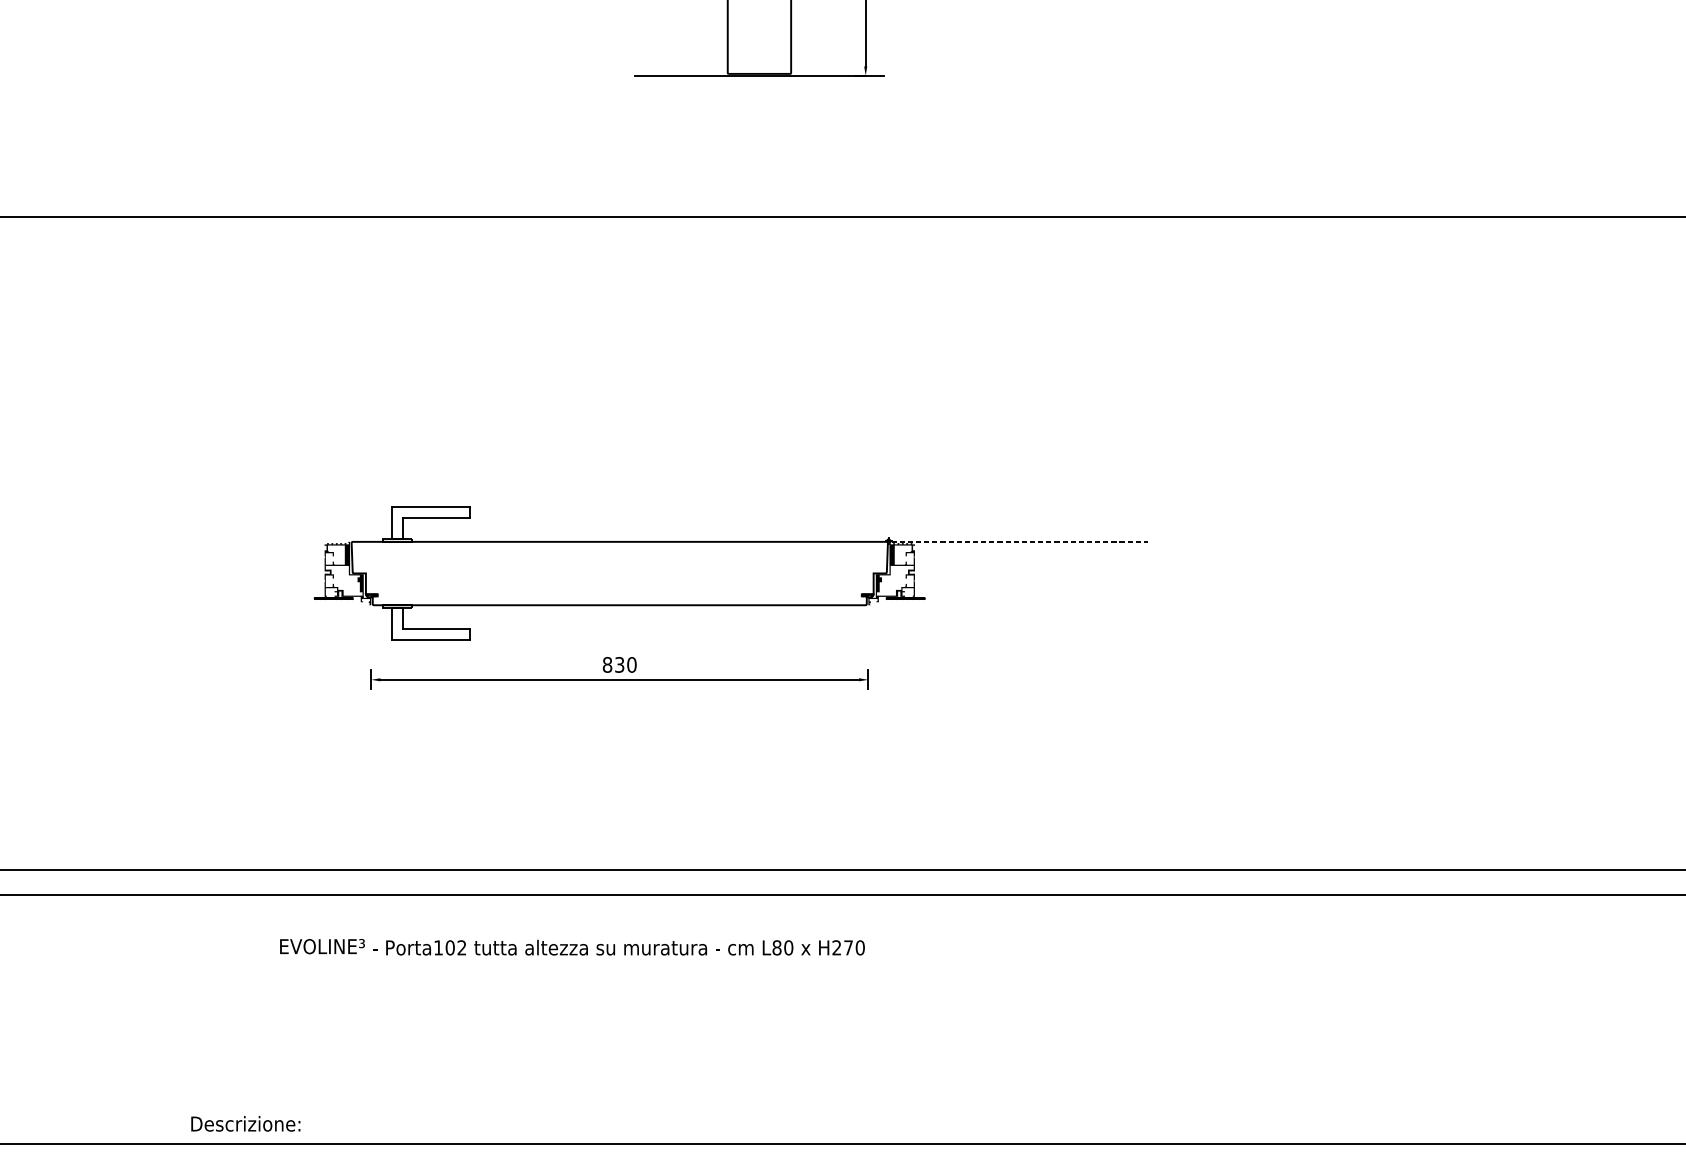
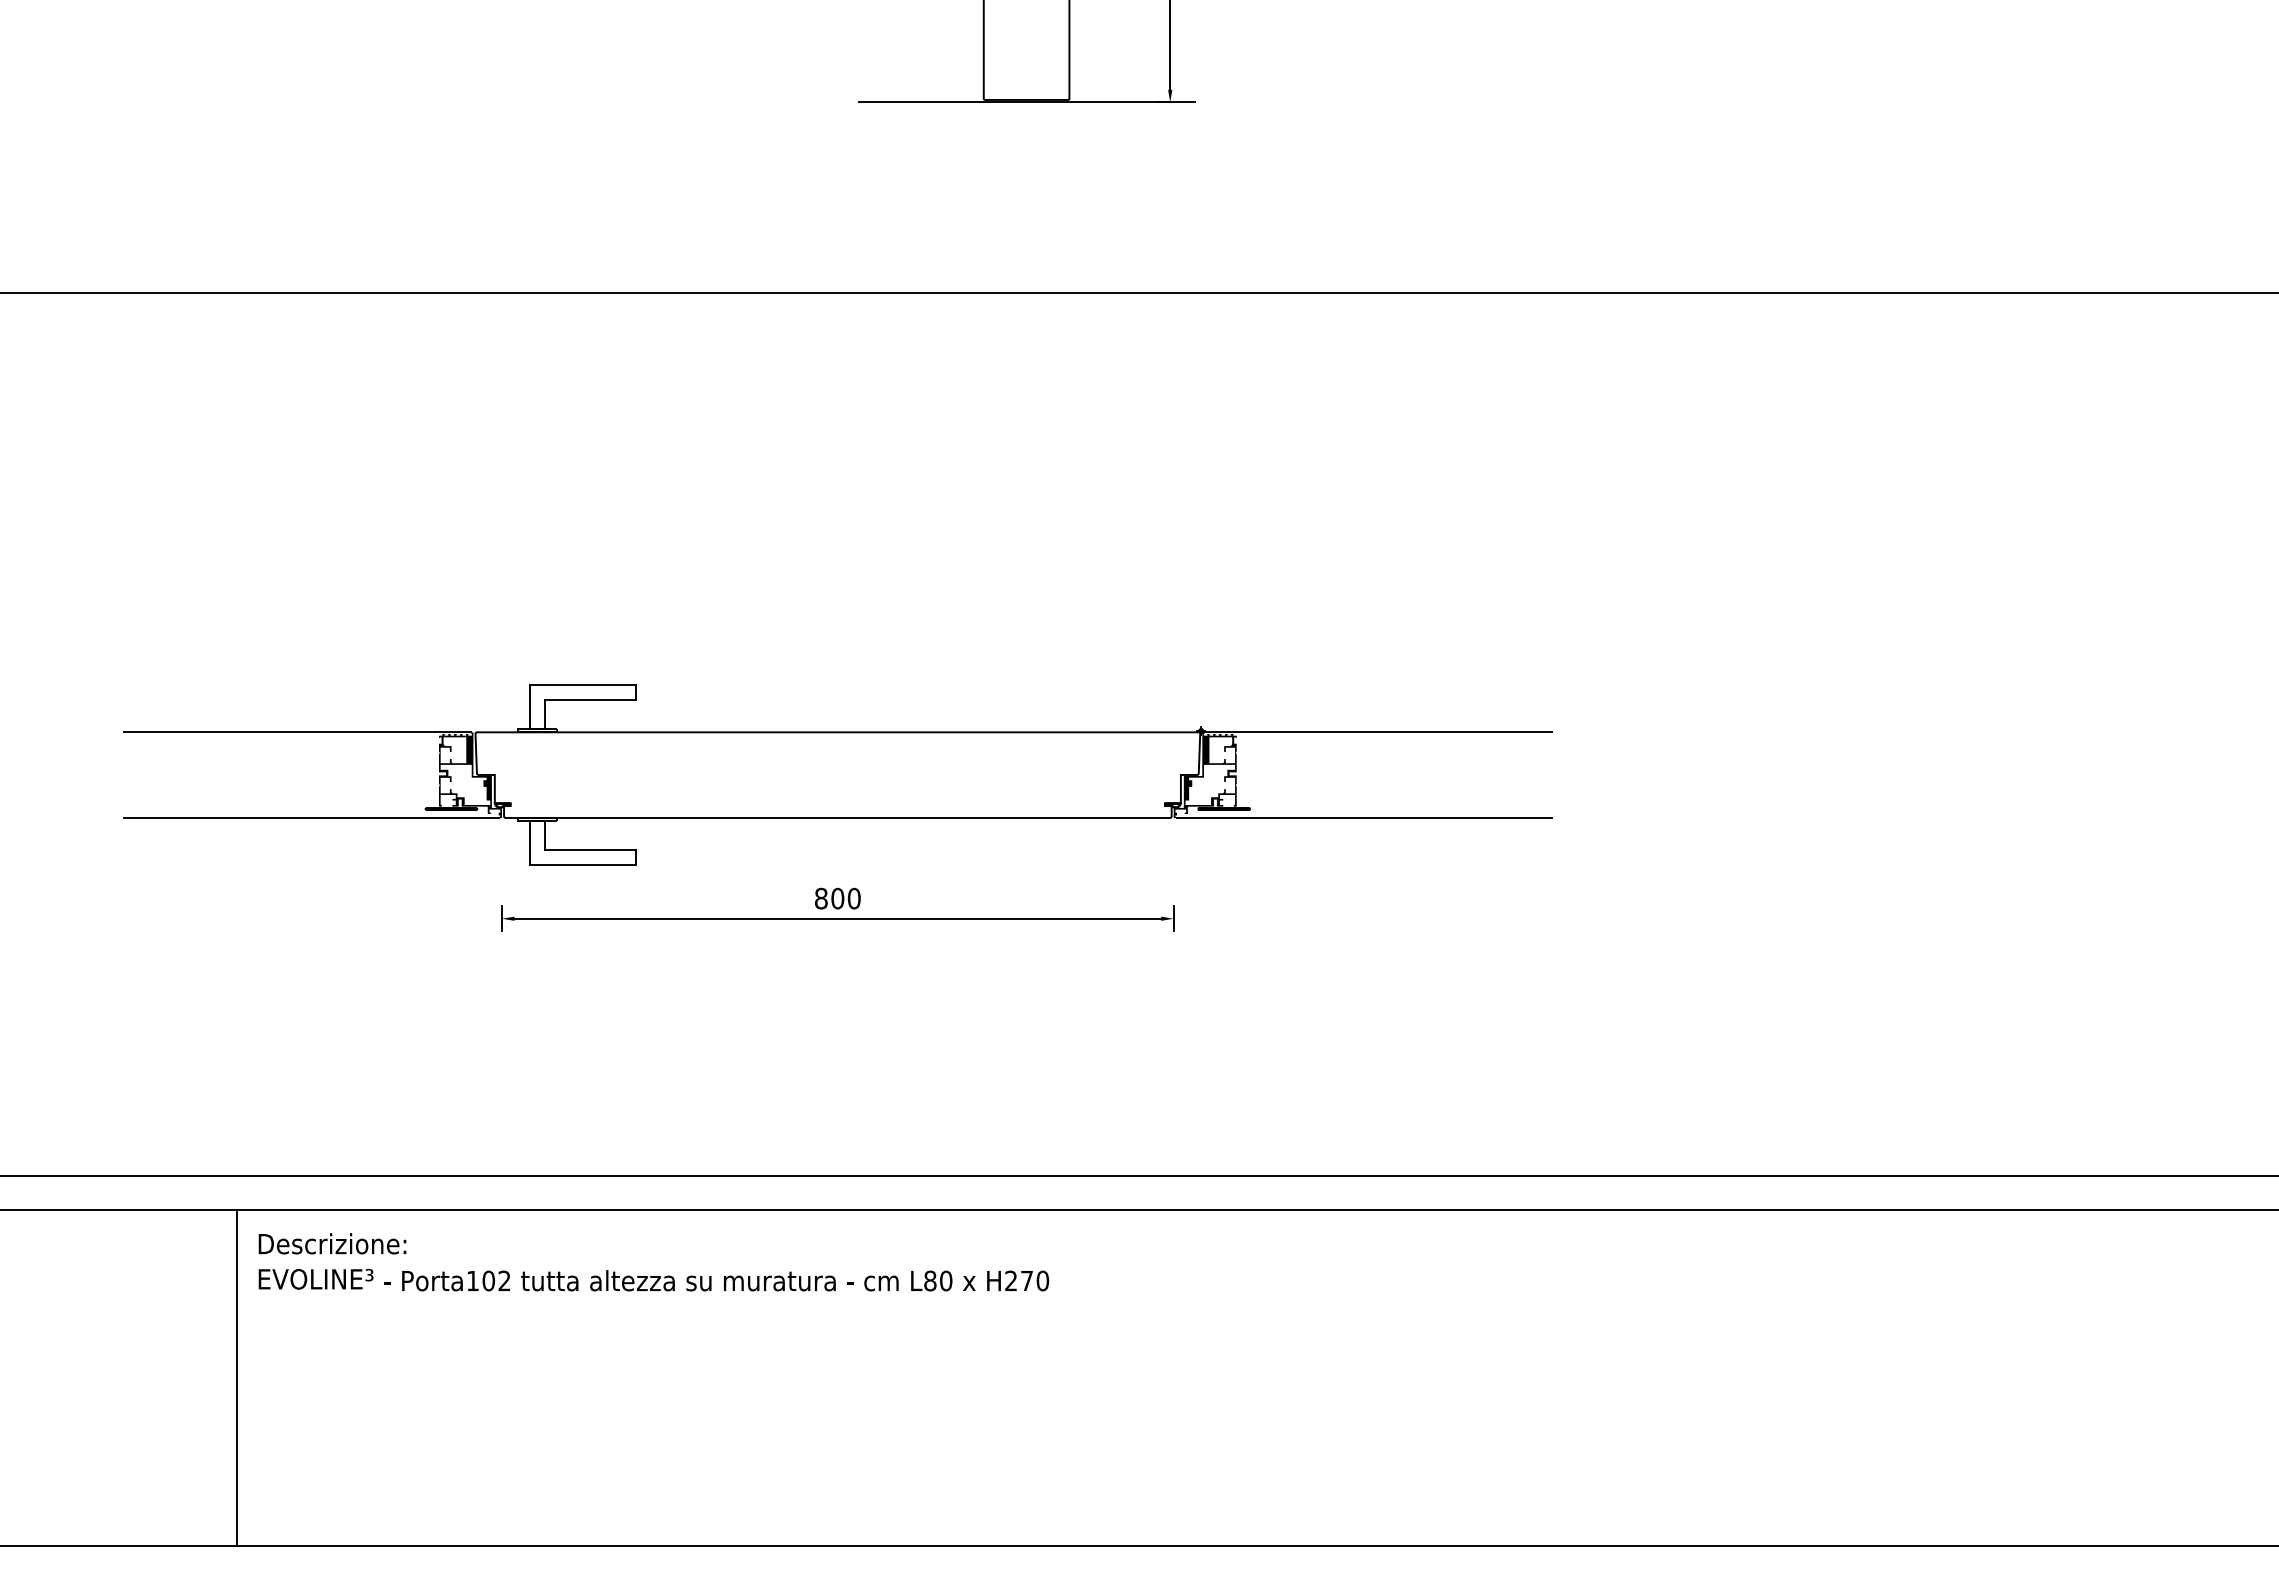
line: (219, 541) -> (296, 732), added
line: (1019, 541) -> (1378, 732), dashed -> solid
line: (230, 605) -> (311, 818), added
line: (1008, 605) -> (1363, 818), added
text: (619, 664) -> (837, 898), 830 -> 800
text: (572, 947) -> (653, 1280), moved
line: (175, 1019) -> (237, 1377), added
text: (245, 1123) -> (332, 1243), moved

